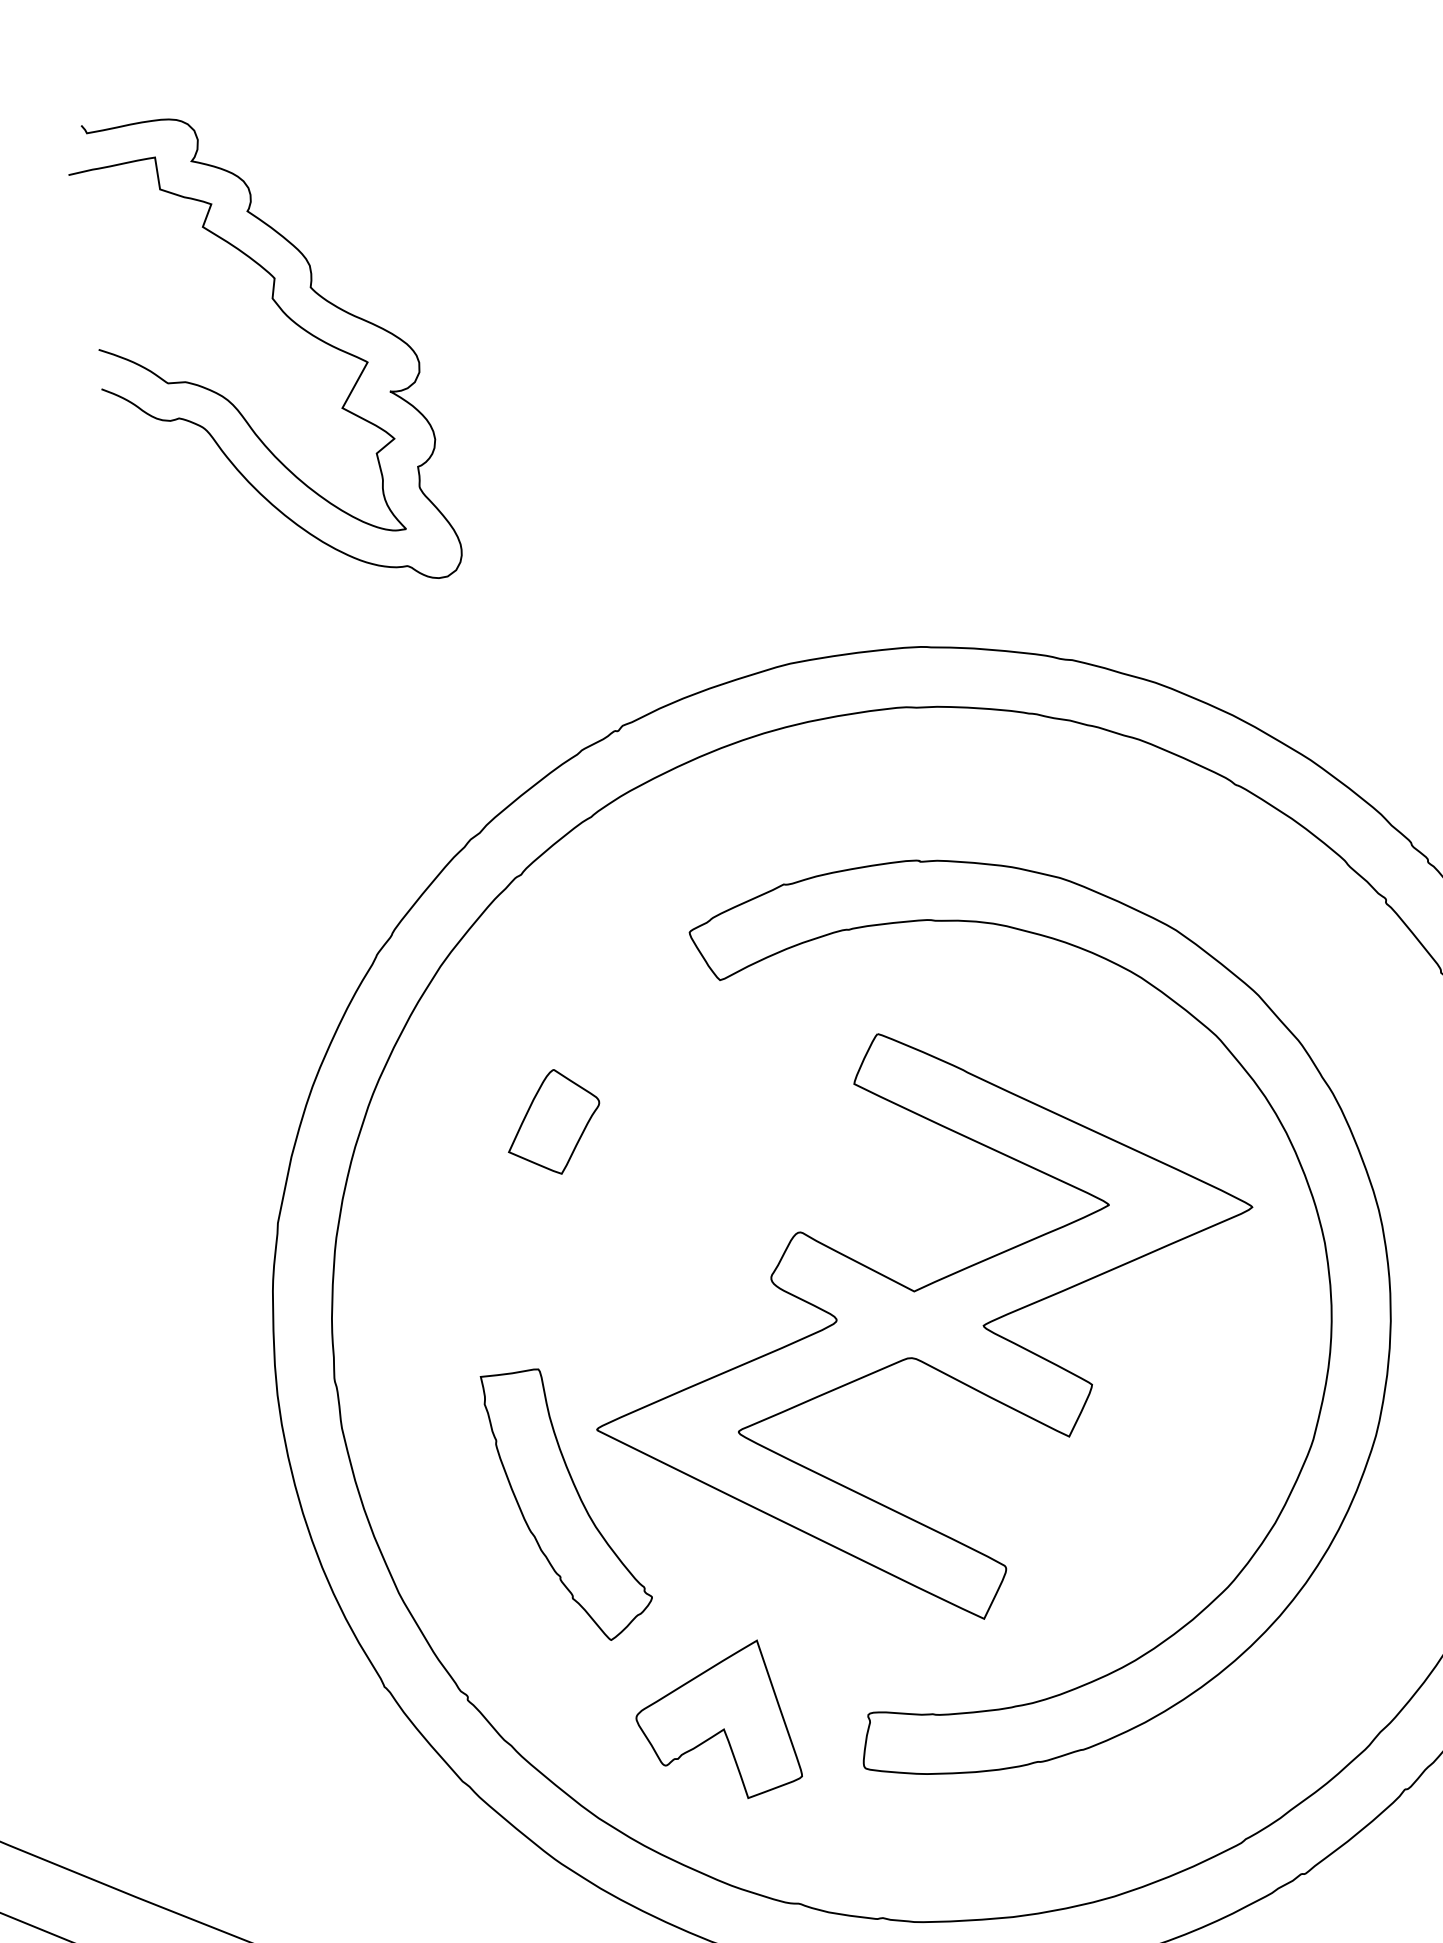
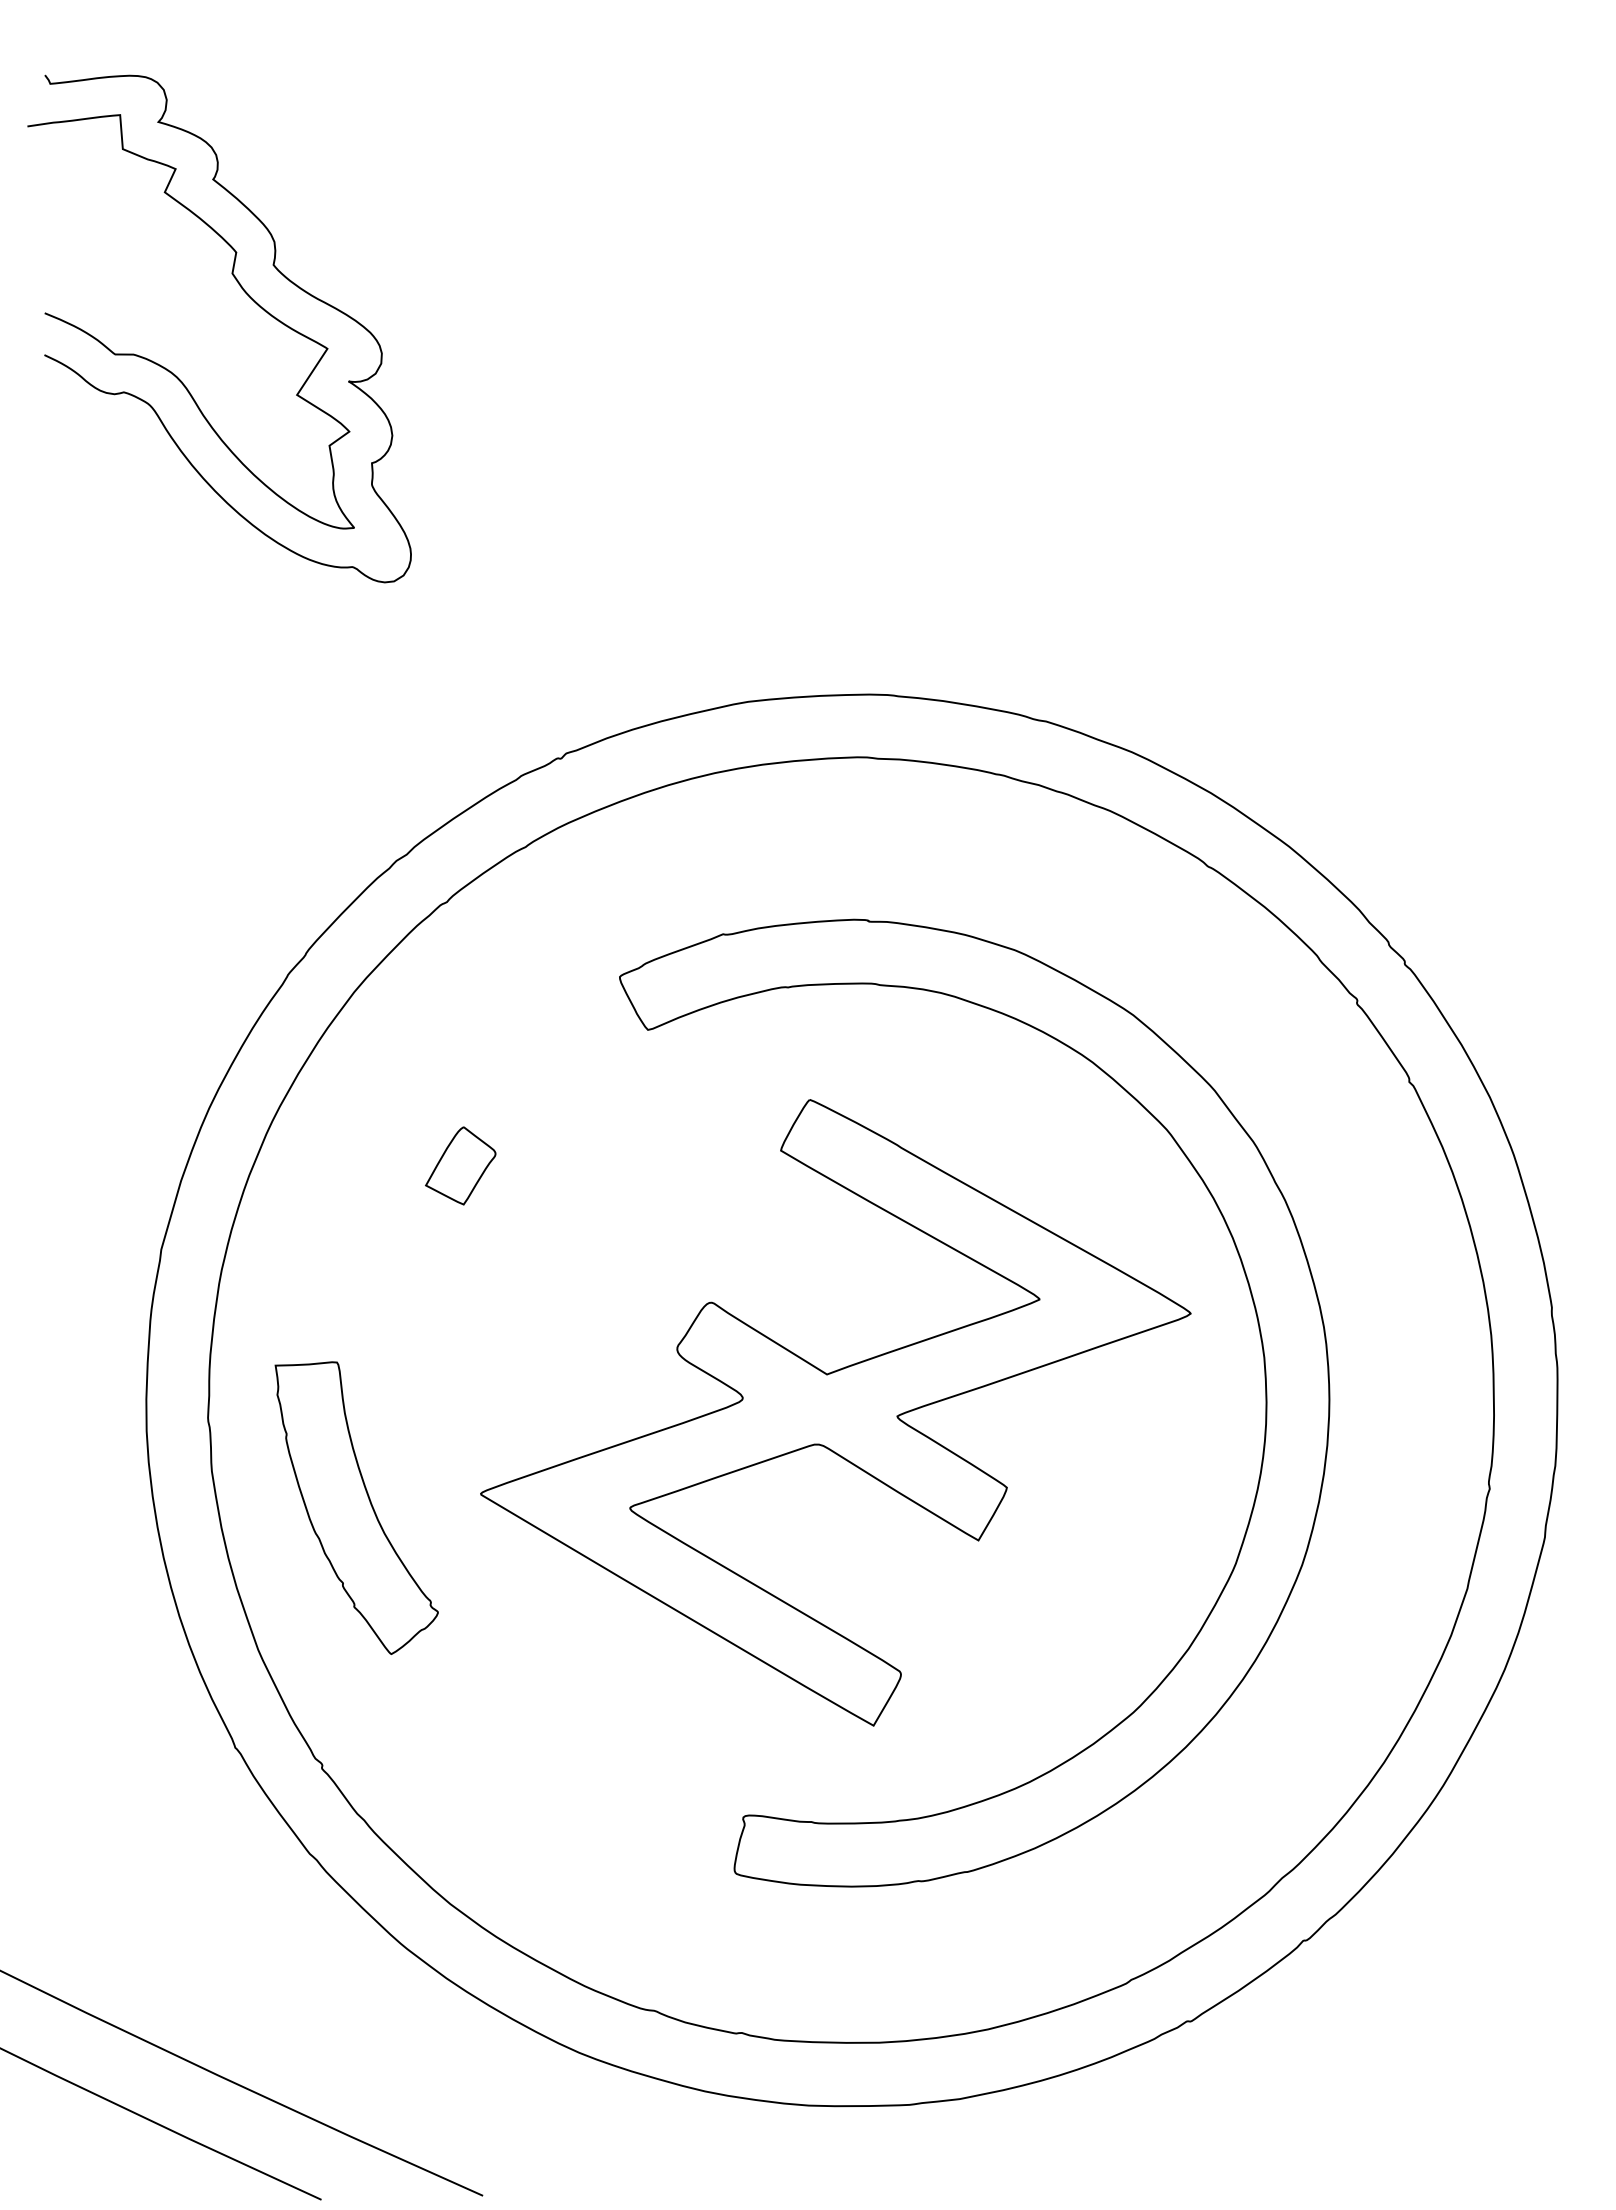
part: (553, 1121) -> (460, 1165), size x0.7
part: (567, 1504) -> (356, 1507), moved
part: (717, 1722) -> (583, 1812), removed

